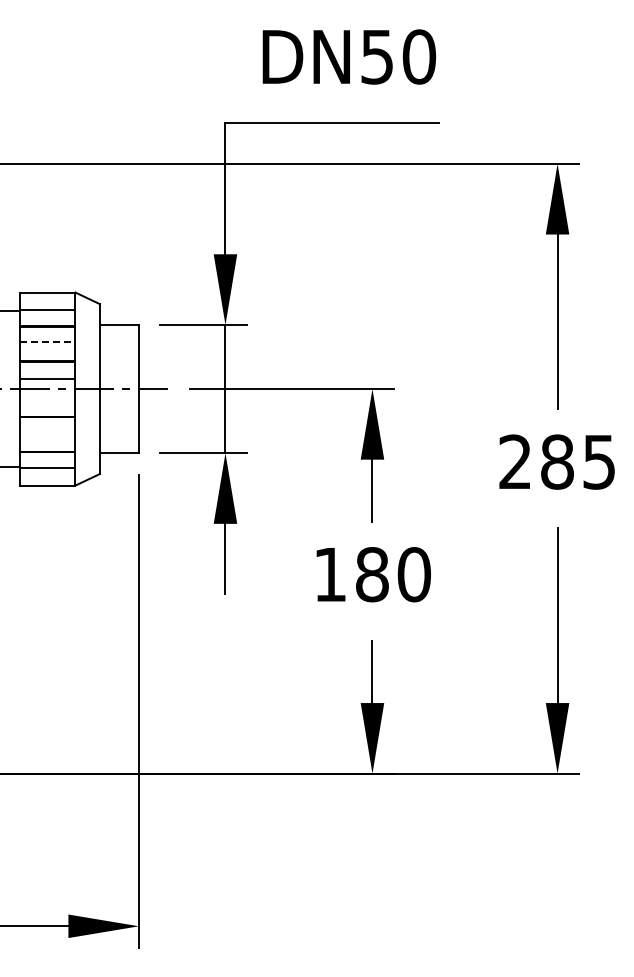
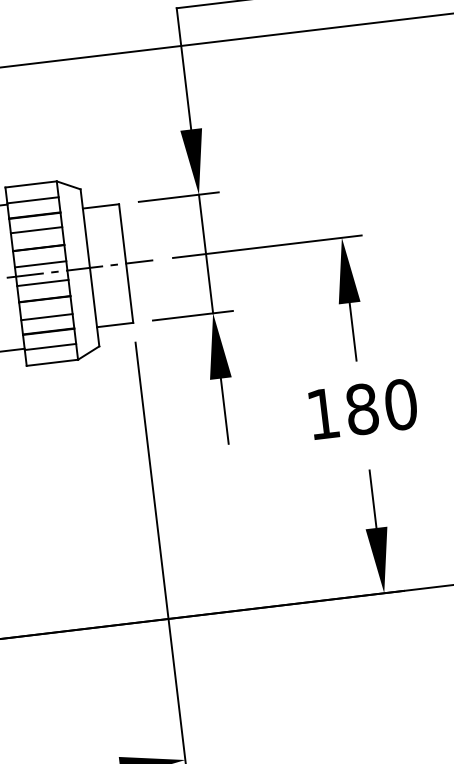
line: (47, 342) -> (36, 230), dashed -> solid
line: (47, 399) -> (42, 283), added
line: (47, 436) -> (46, 317), added

